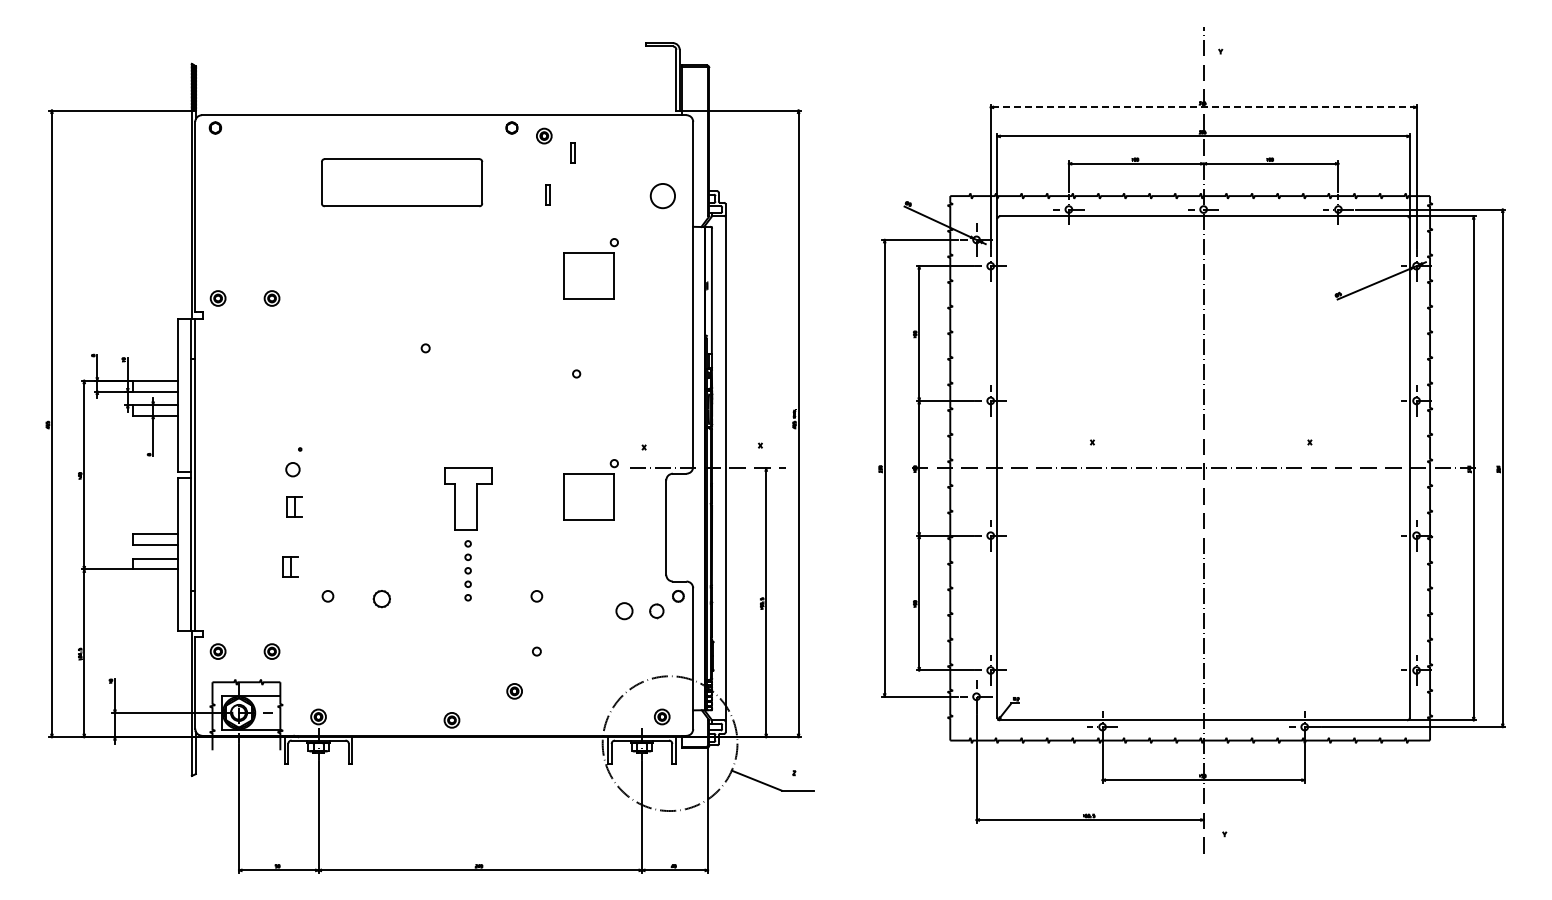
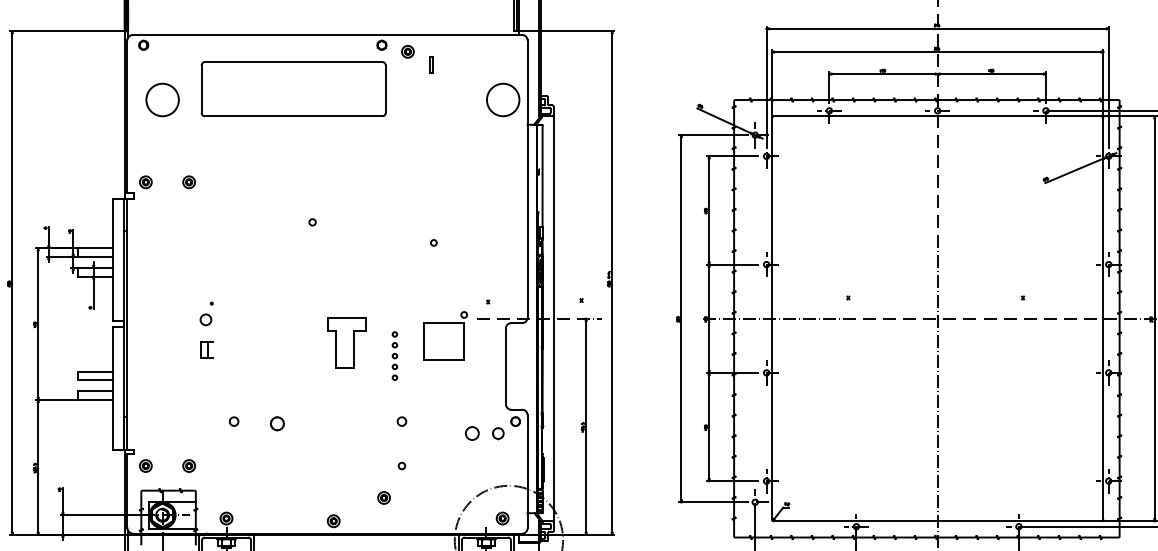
line: (1203, 107) -> (937, 28), dashed -> solid
part: (401, 182) -> (293, 89), size x1.43
part: (547, 194) -> (410, 98), removed
circle: (662, 195) -> (502, 99), size x1.67
circle: (239, 196) -> (163, 100), added
part: (590, 268) -> (445, 158), removed
part: (290, 566) -> (203, 397), removed
part: (467, 570) -> (394, 355), moved

